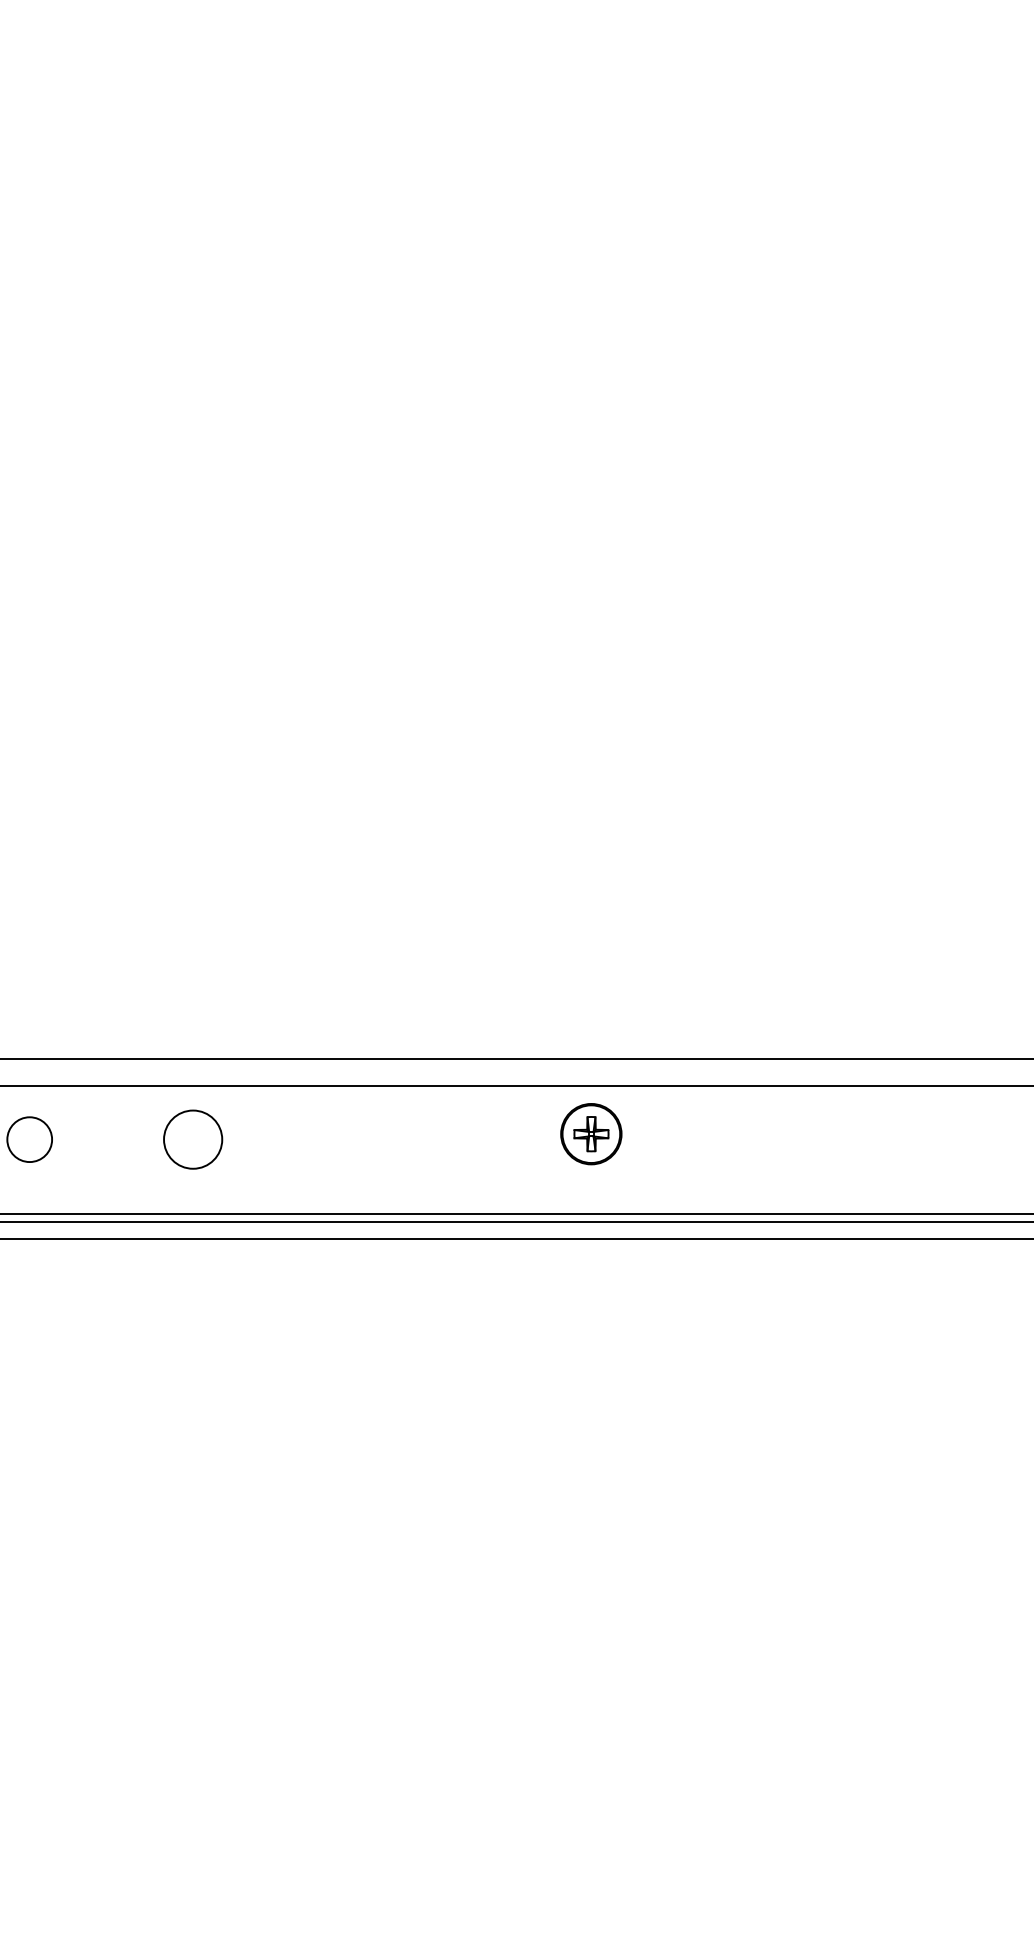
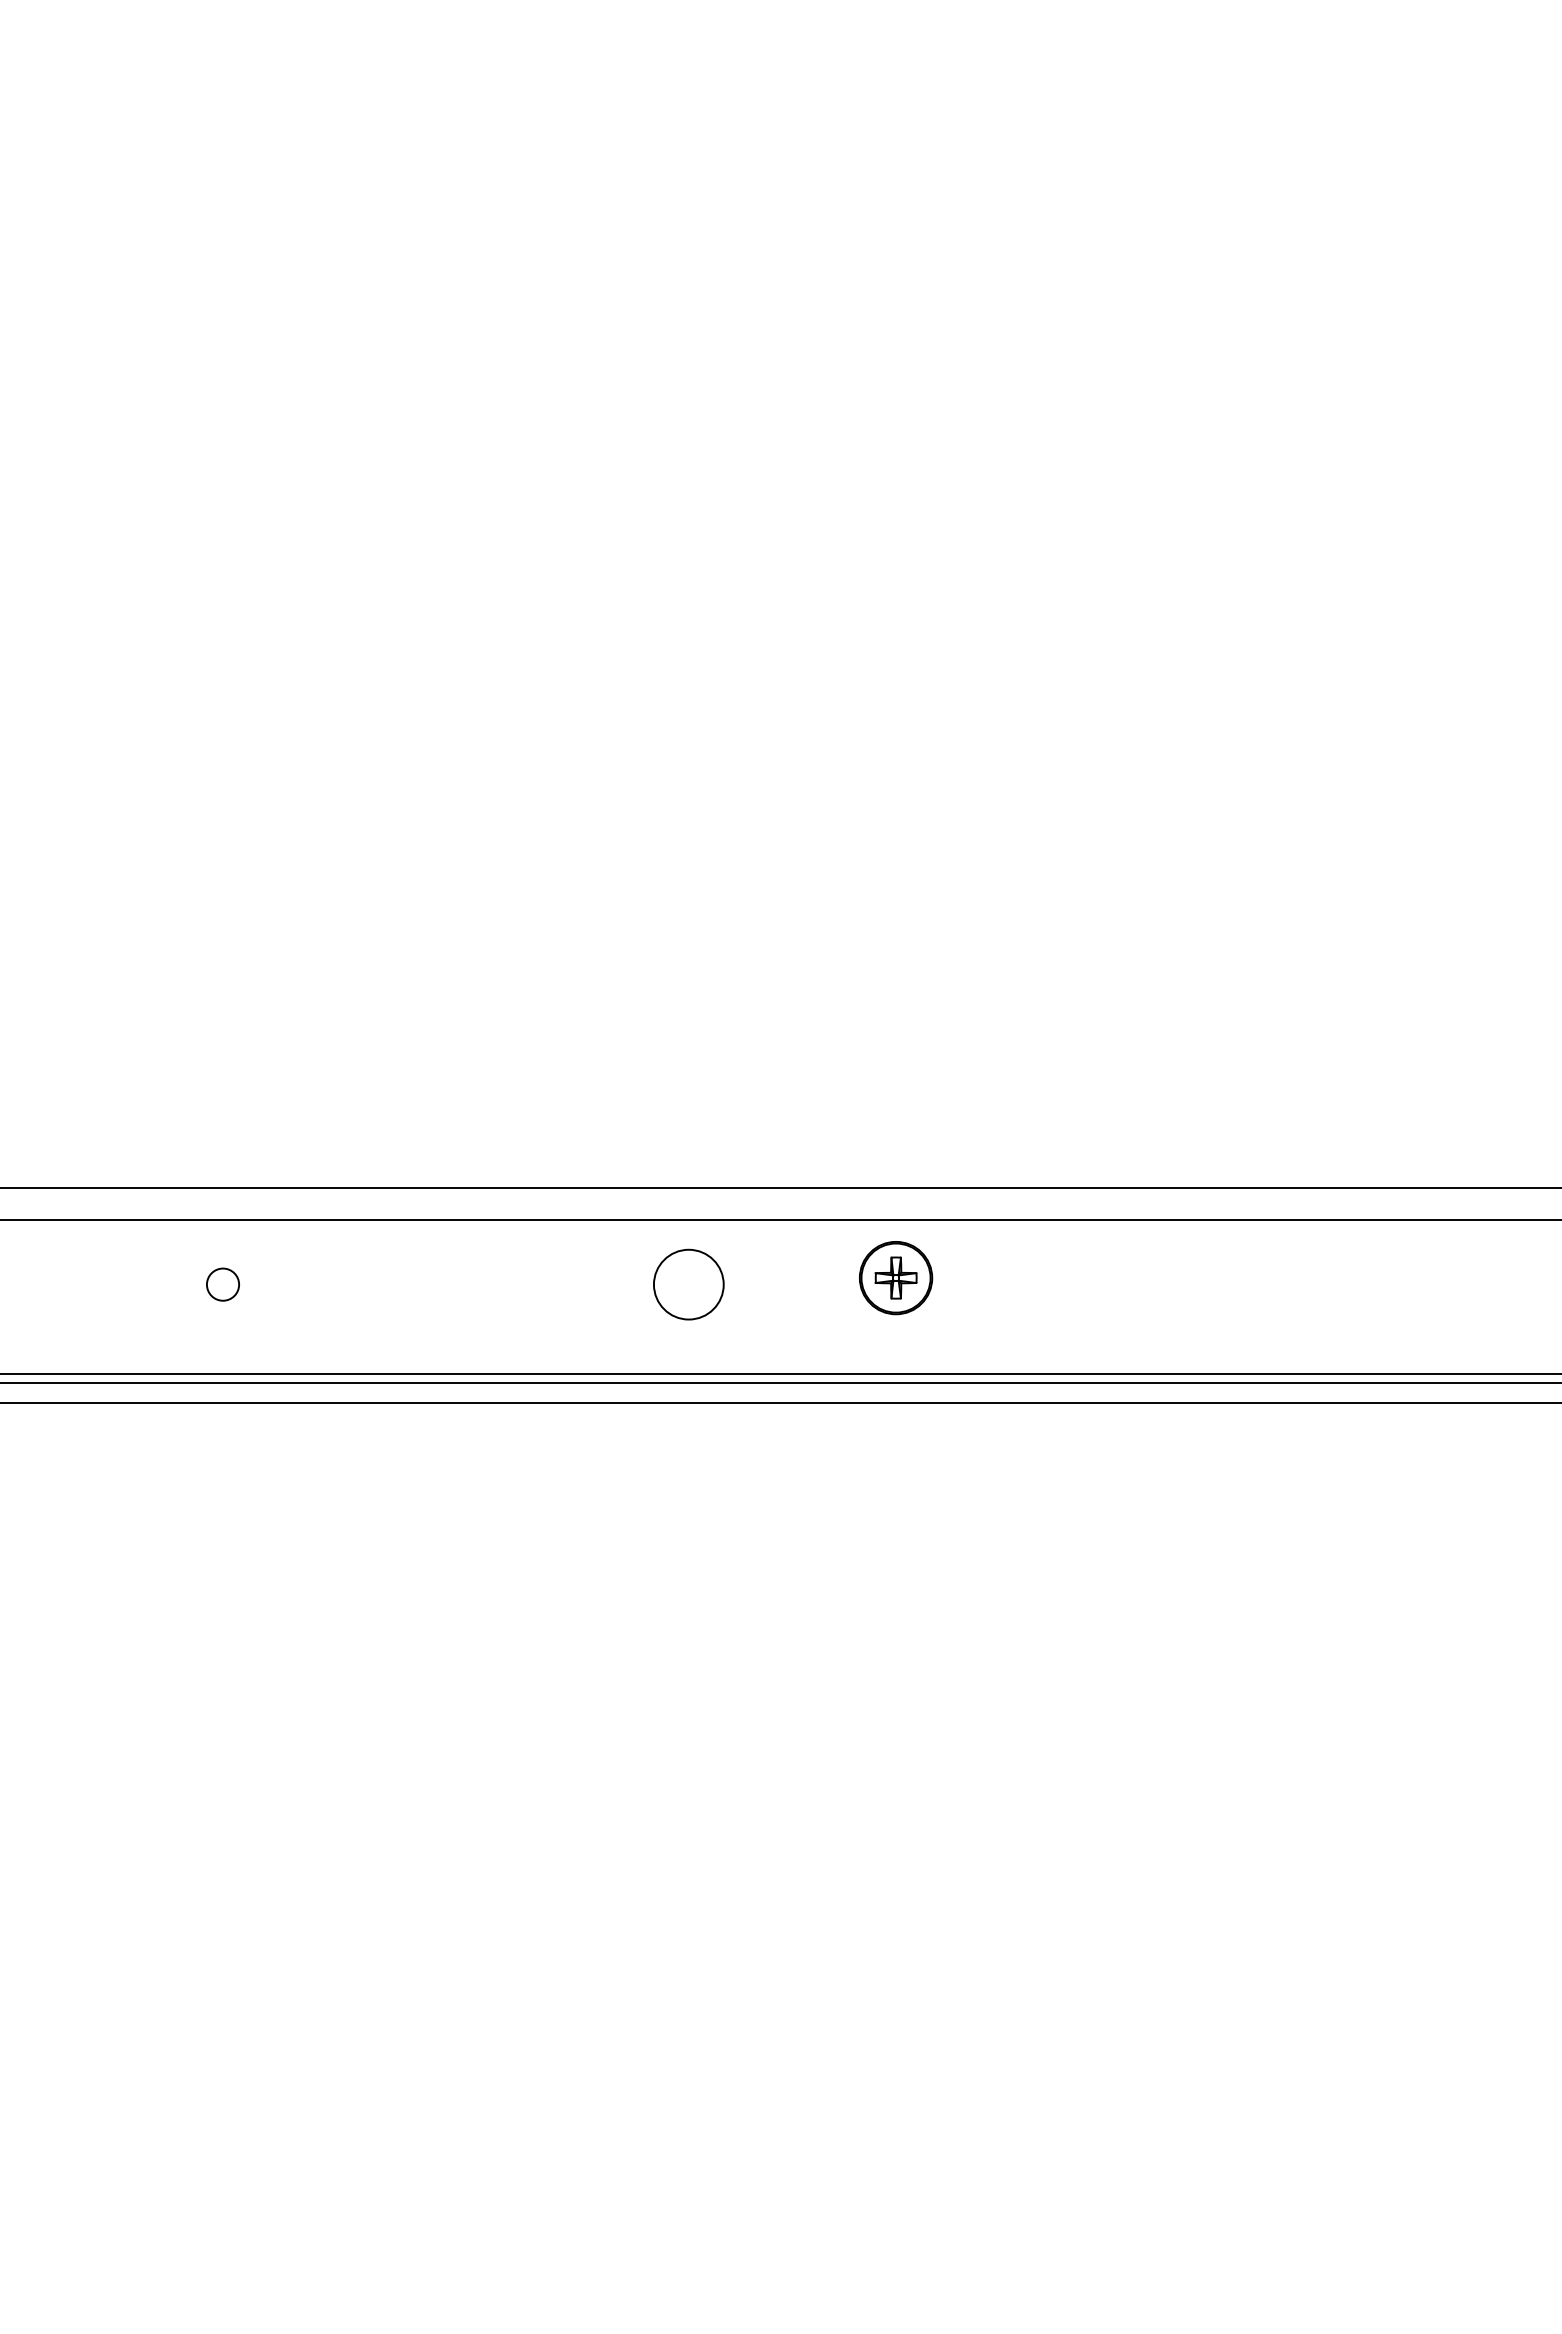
circle: (29, 1139) -> (222, 1284), size x0.6
circle: (192, 1139) -> (688, 1284), moved

